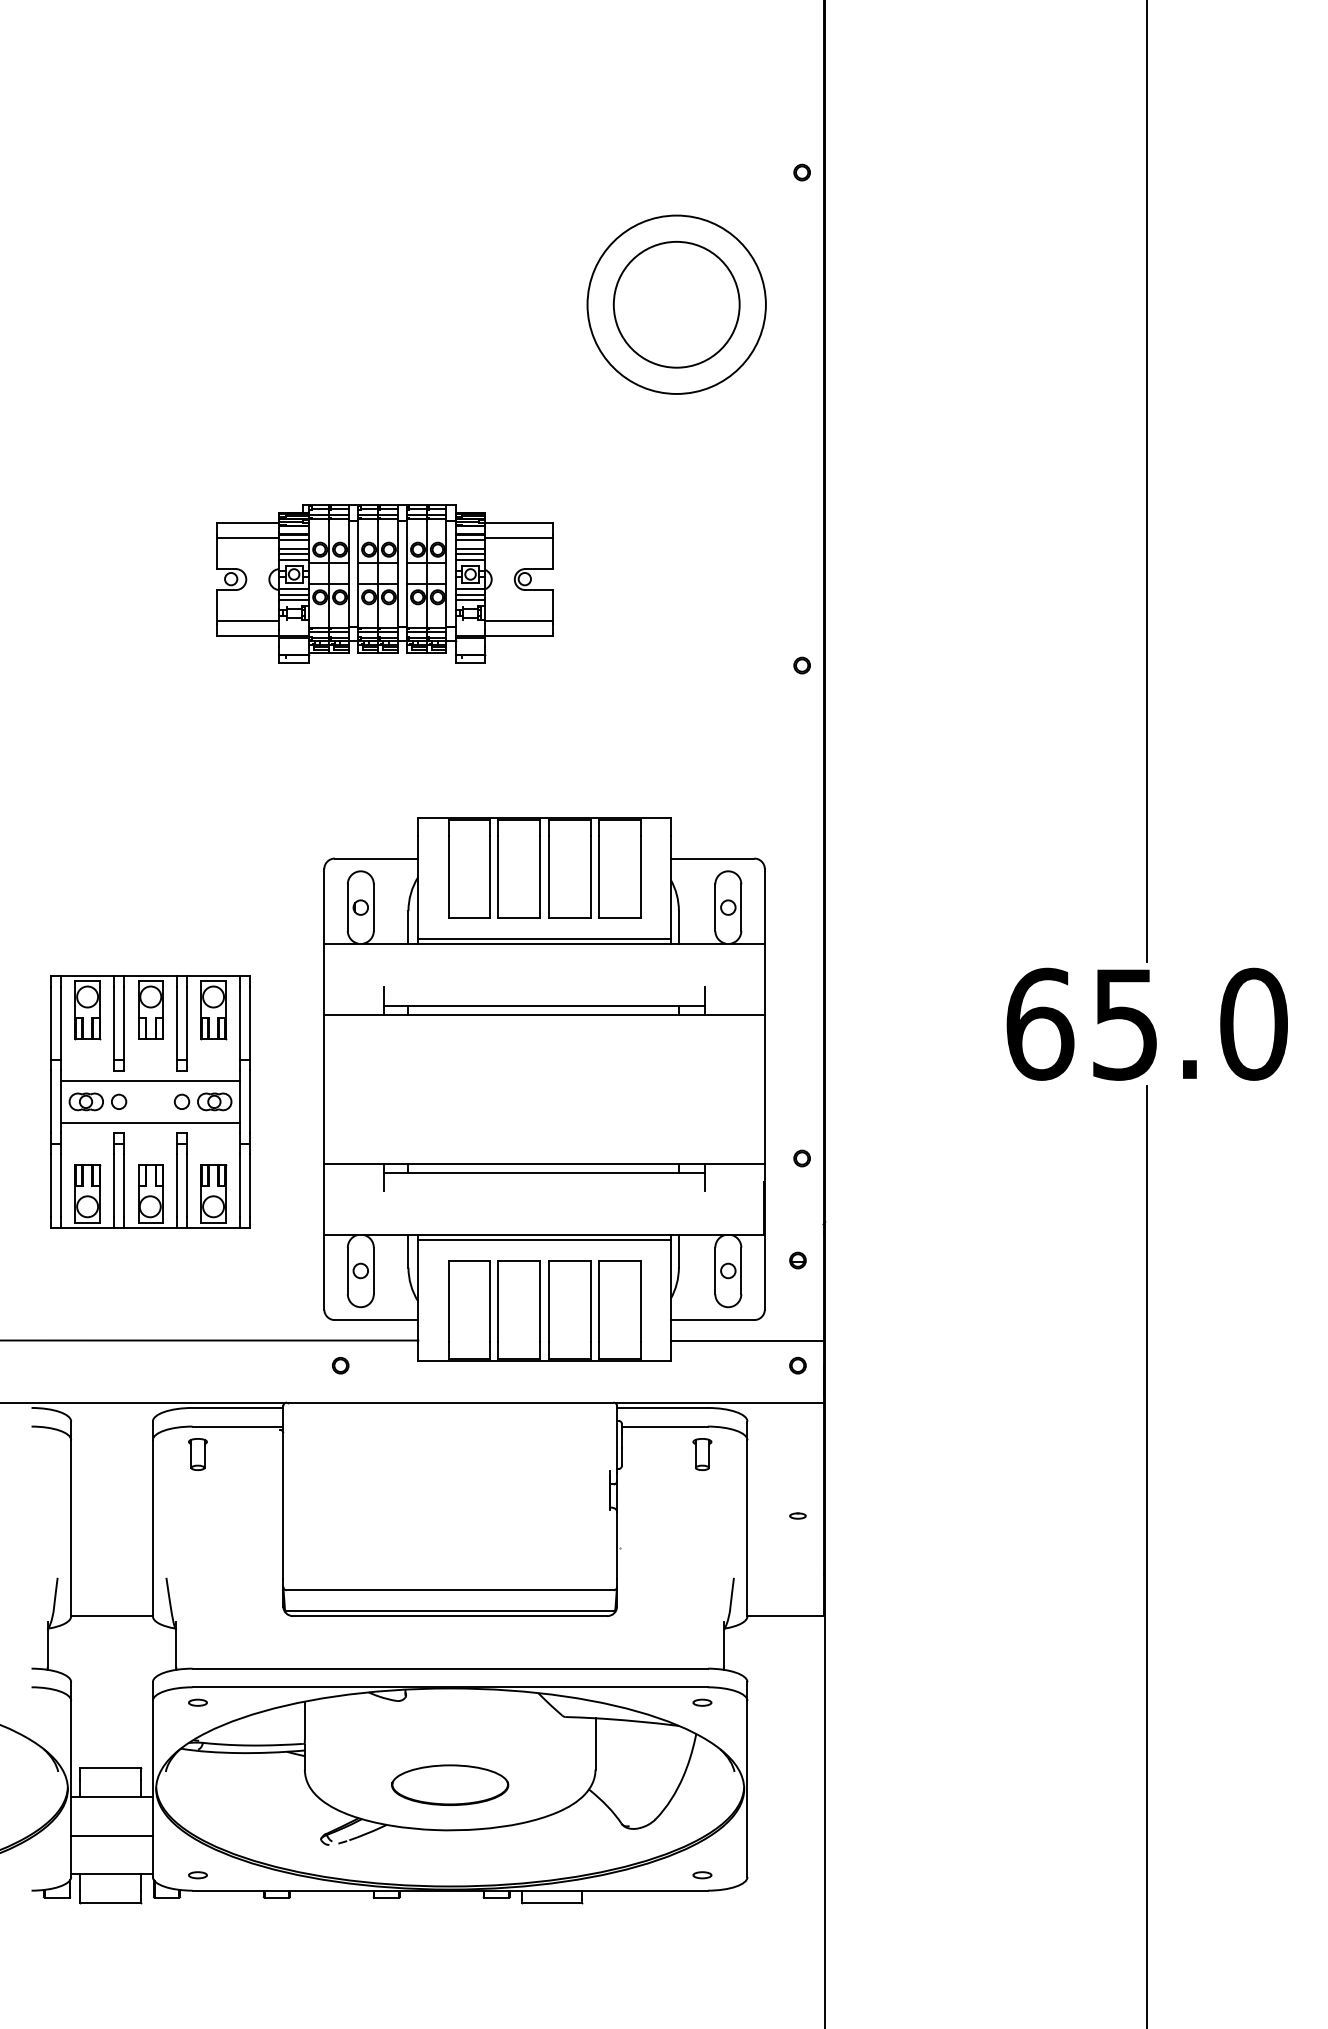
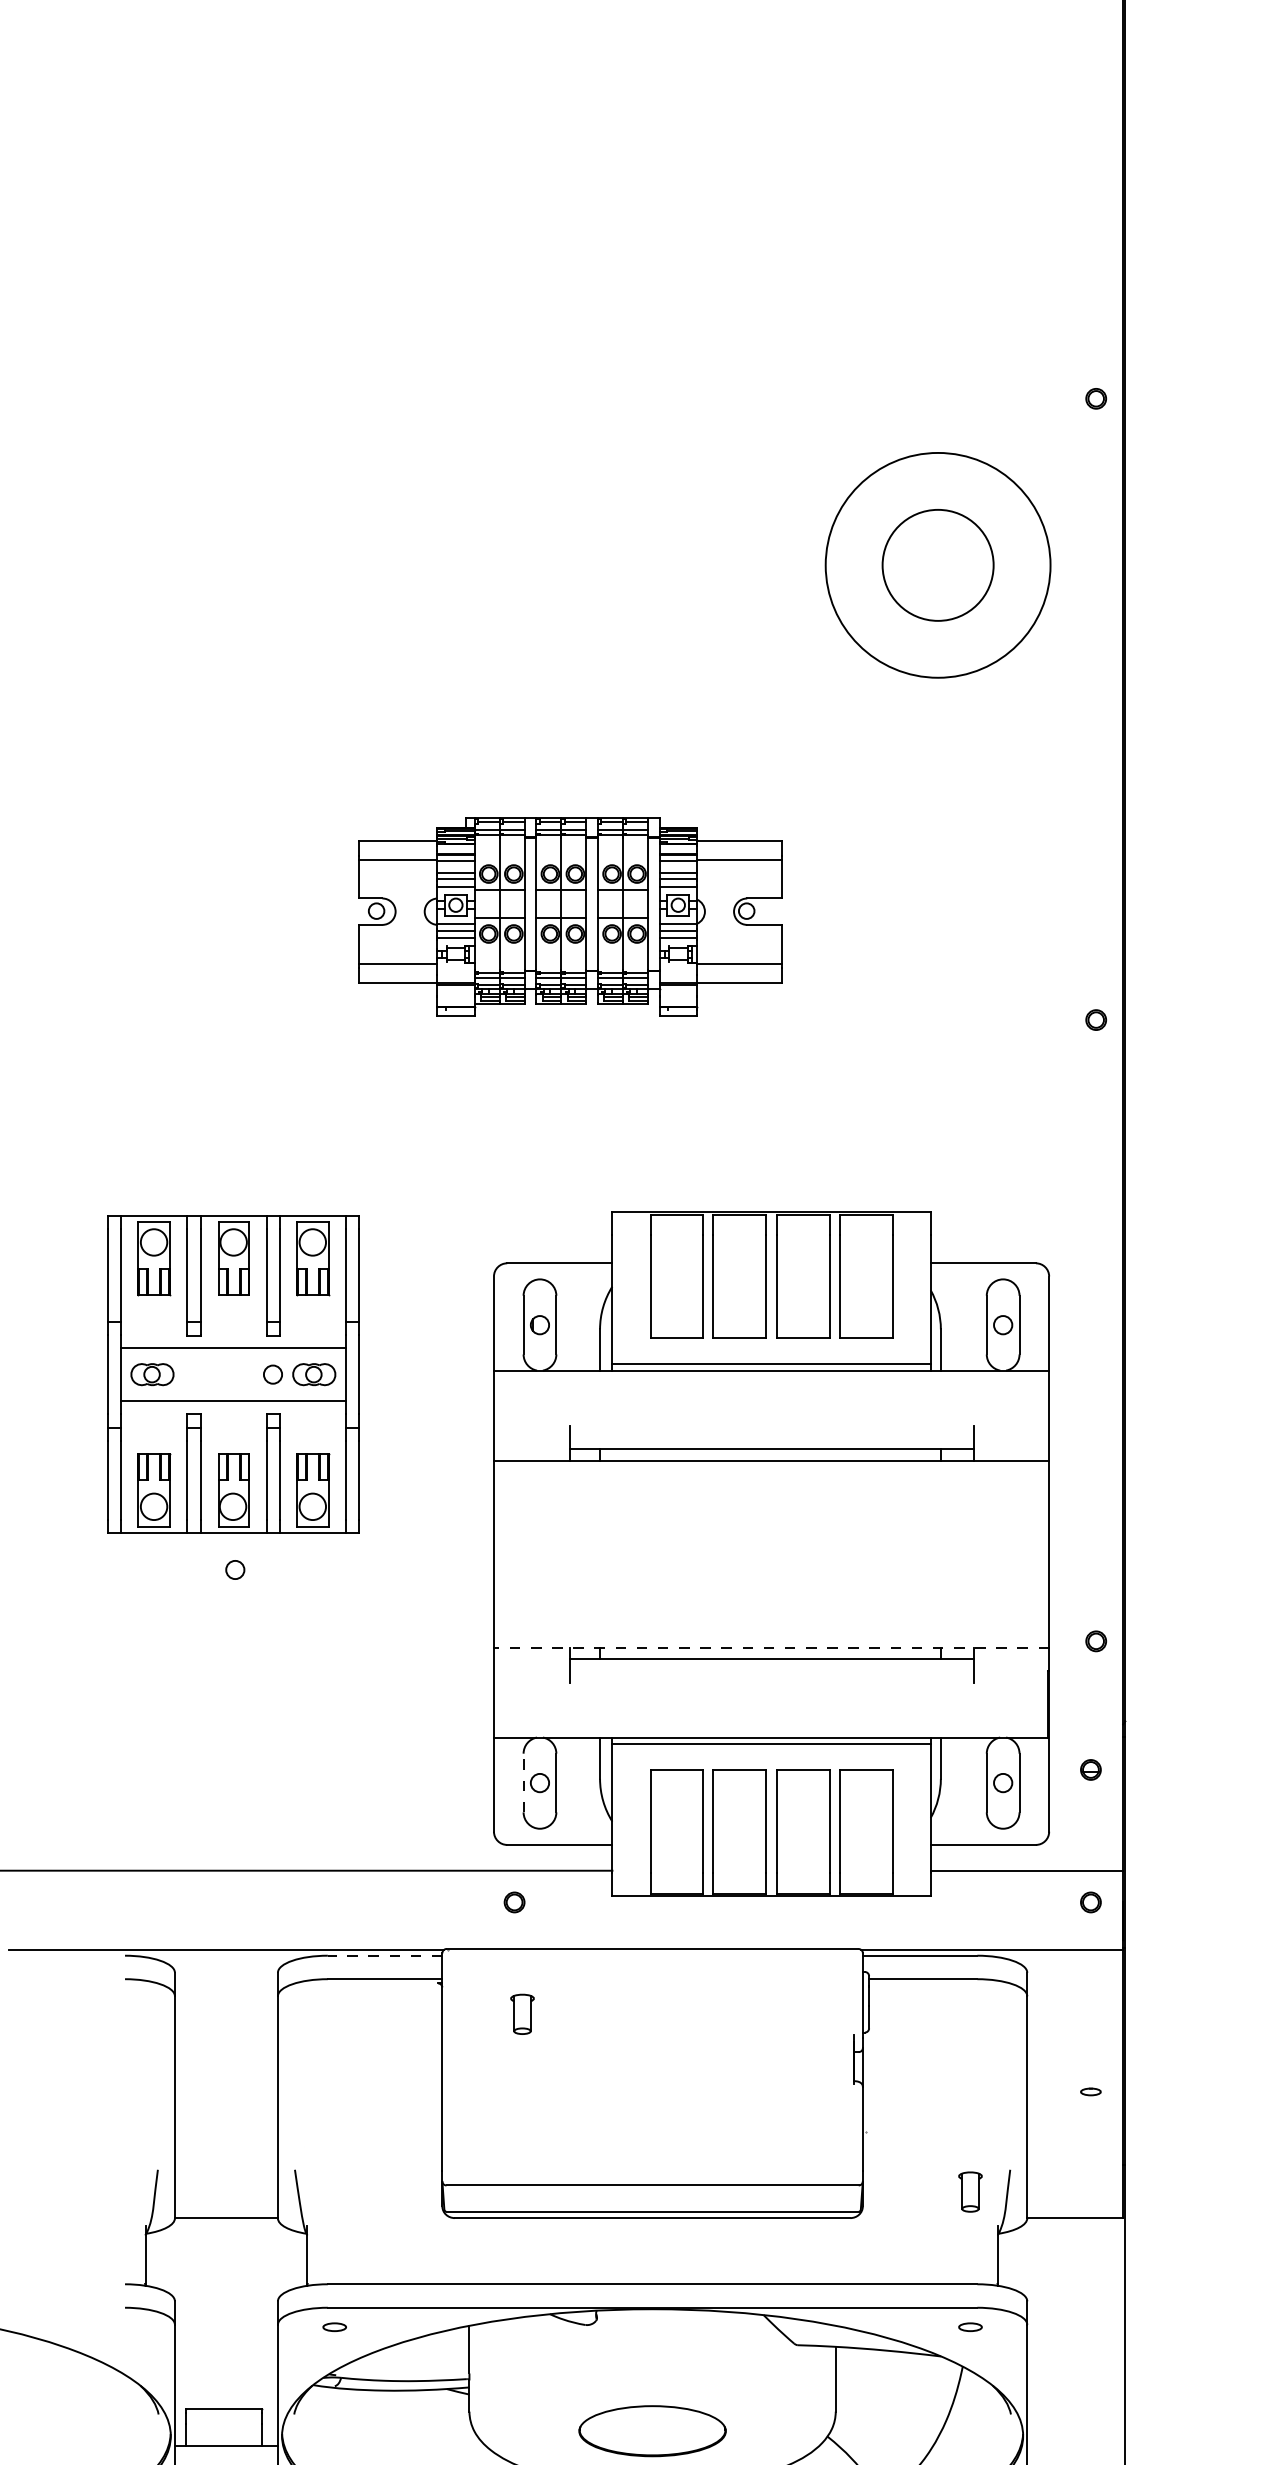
circle: (676, 304) -> (937, 565), size x0.7
part: (150, 1101) -> (233, 1374), moved
line: (544, 1163) -> (771, 1647), solid -> dashed
line: (347, 1270) -> (523, 1782), solid -> dashed
line: (237, 1407) -> (384, 1955), solid -> dashed
part: (197, 1454) -> (521, 2014), moved
part: (702, 1454) -> (970, 2192), moved

